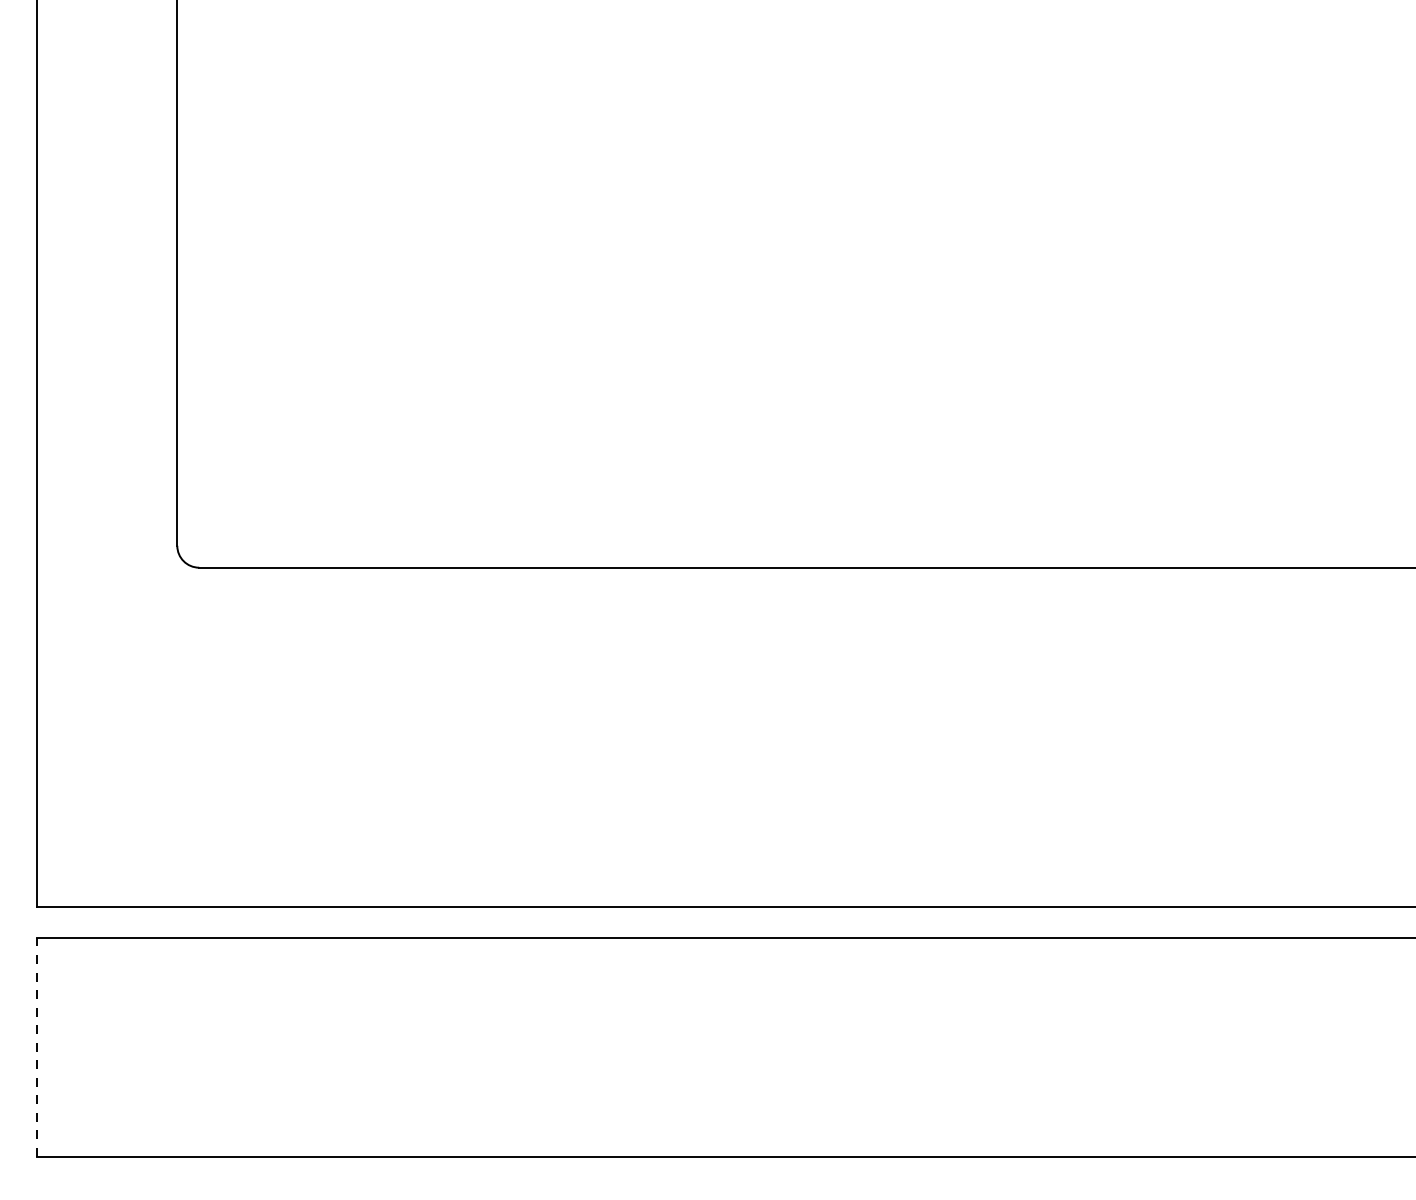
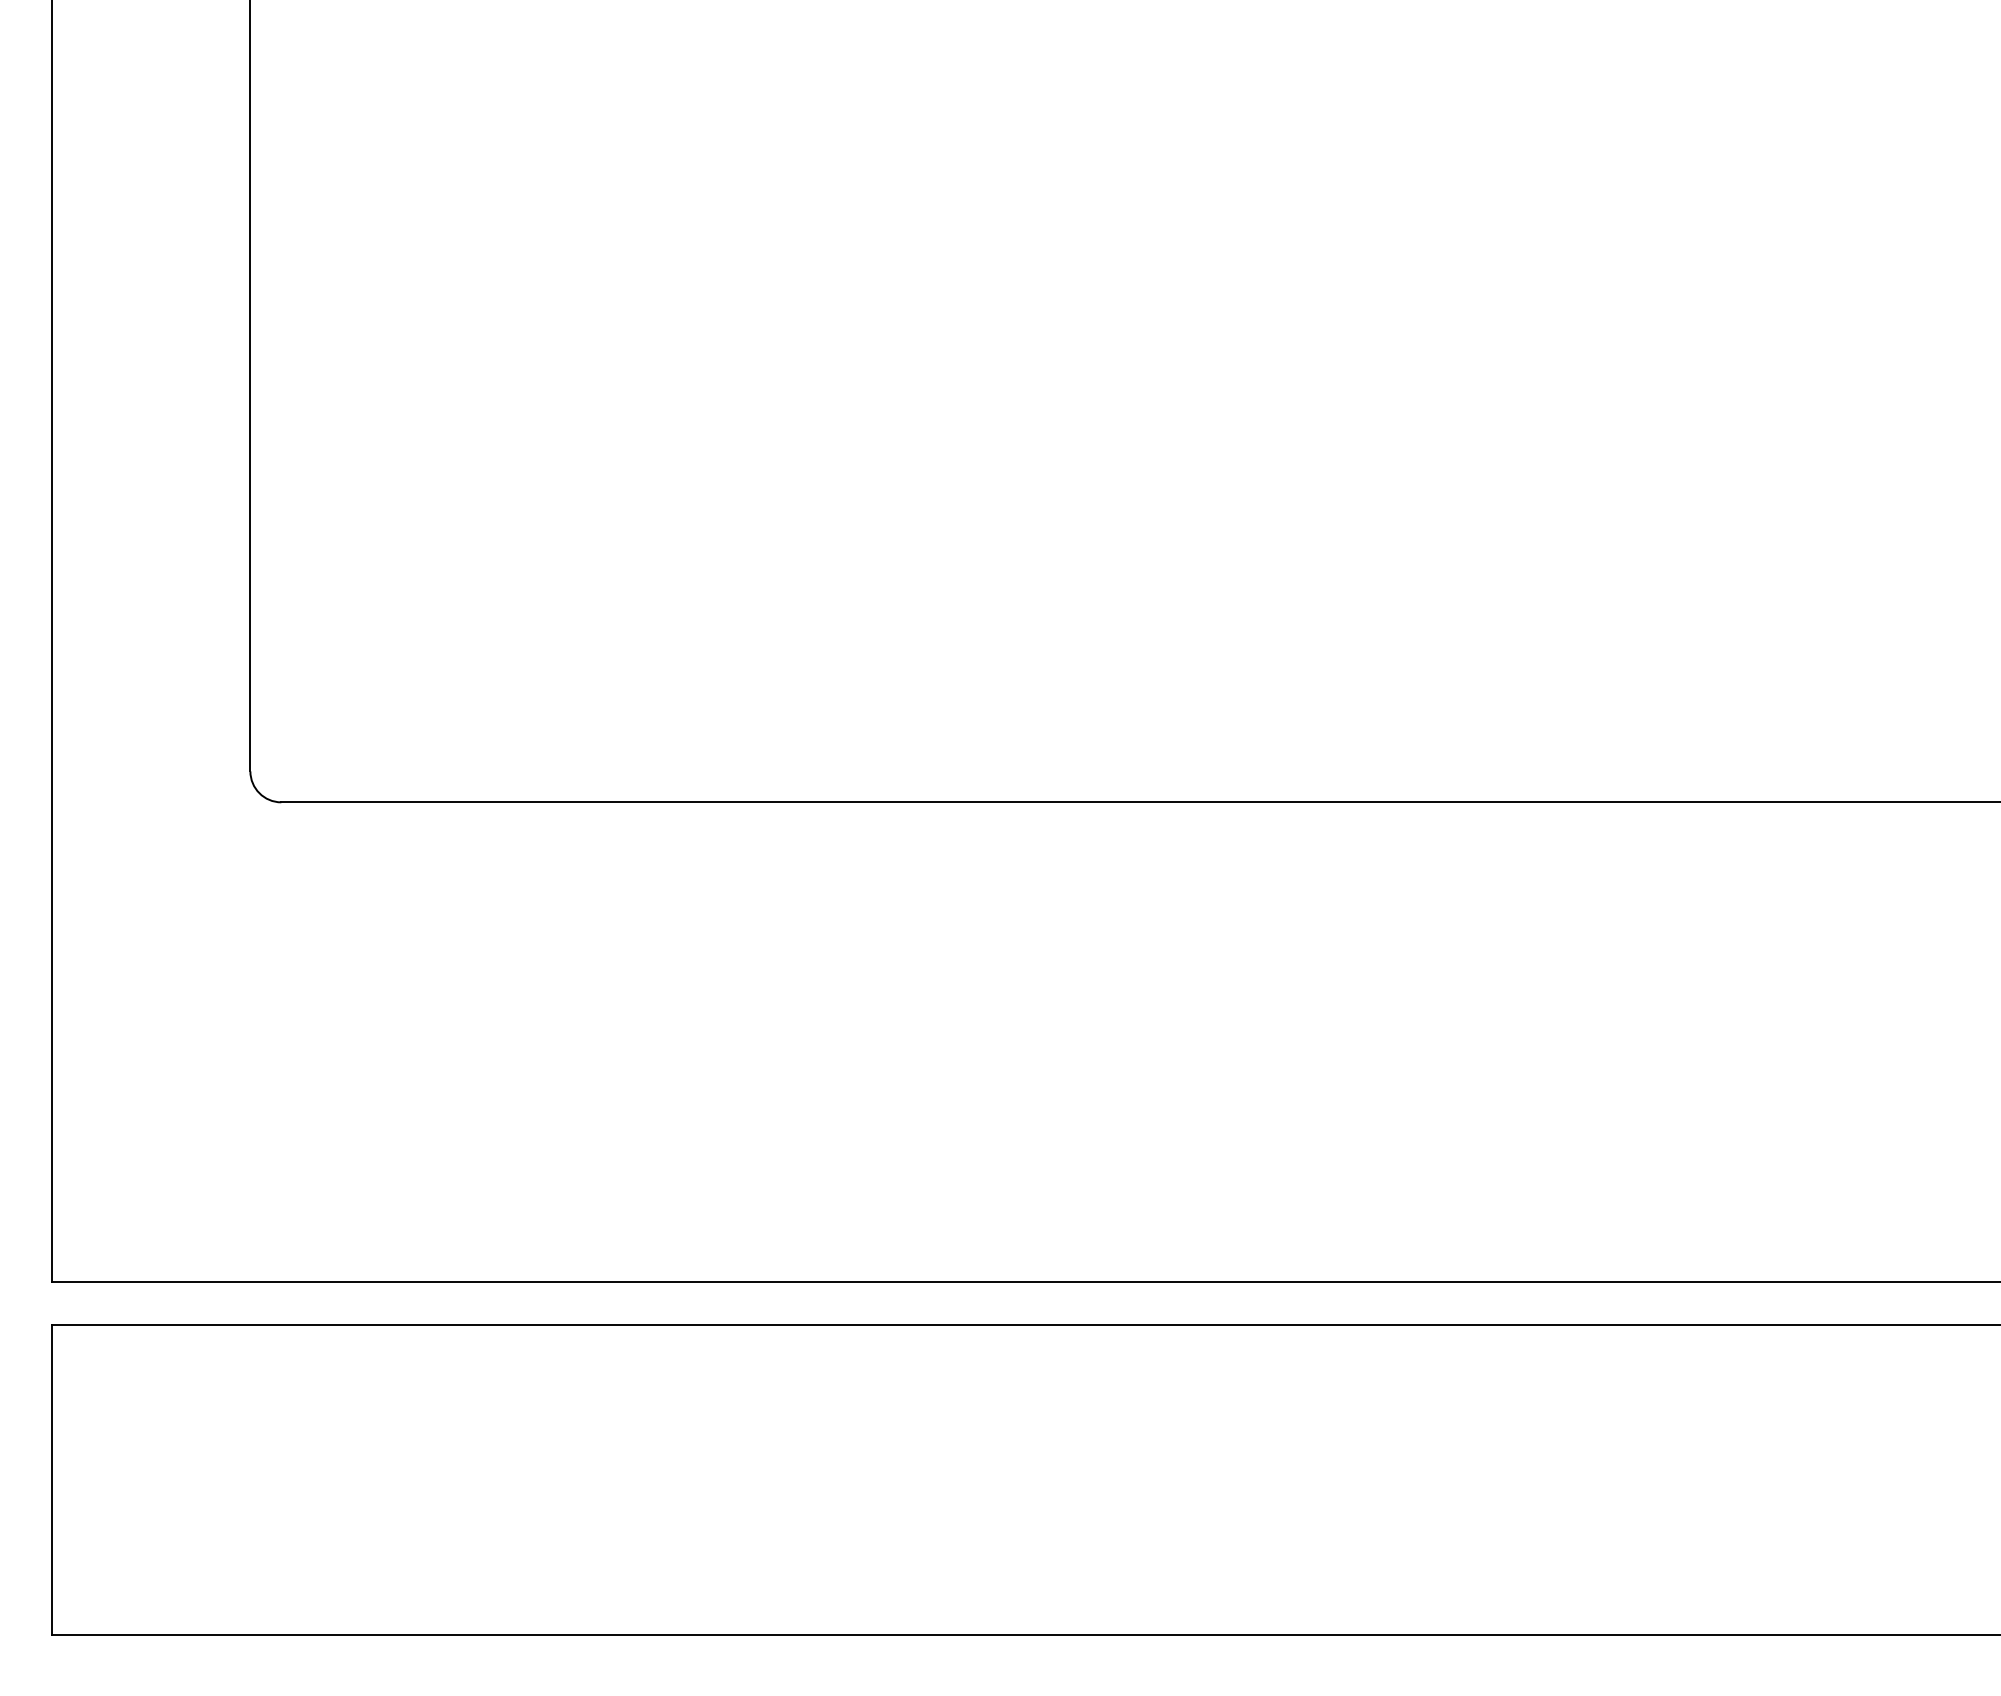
line: (37, 1047) -> (52, 1480), dashed -> solid

